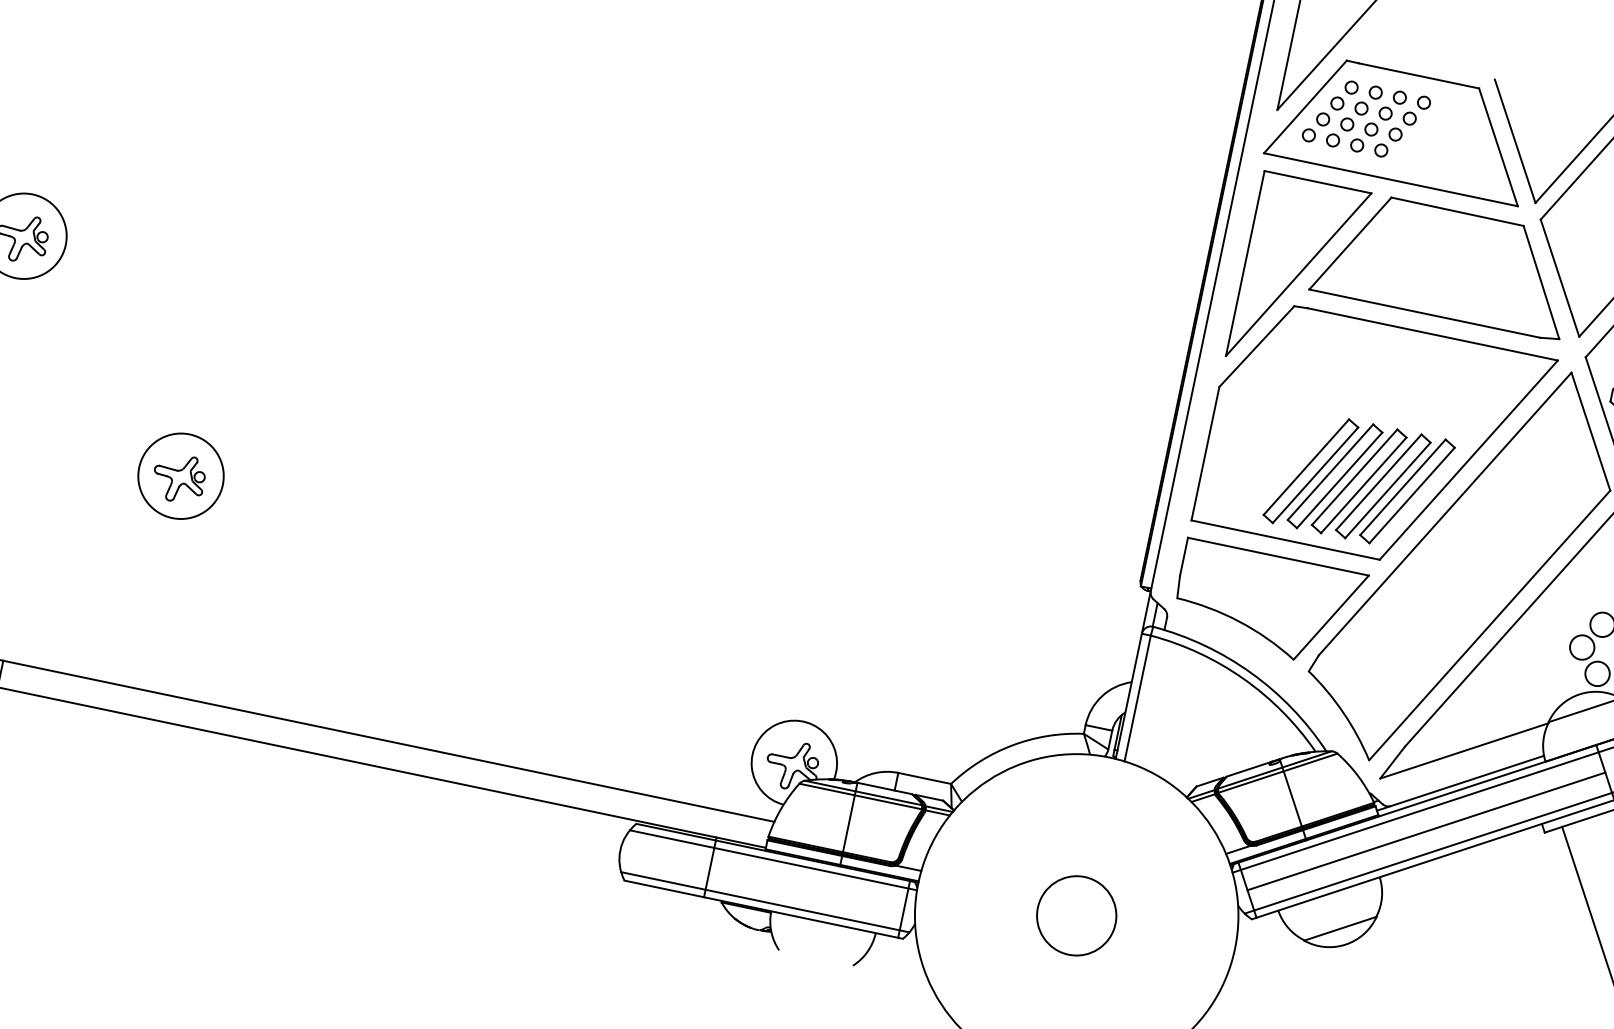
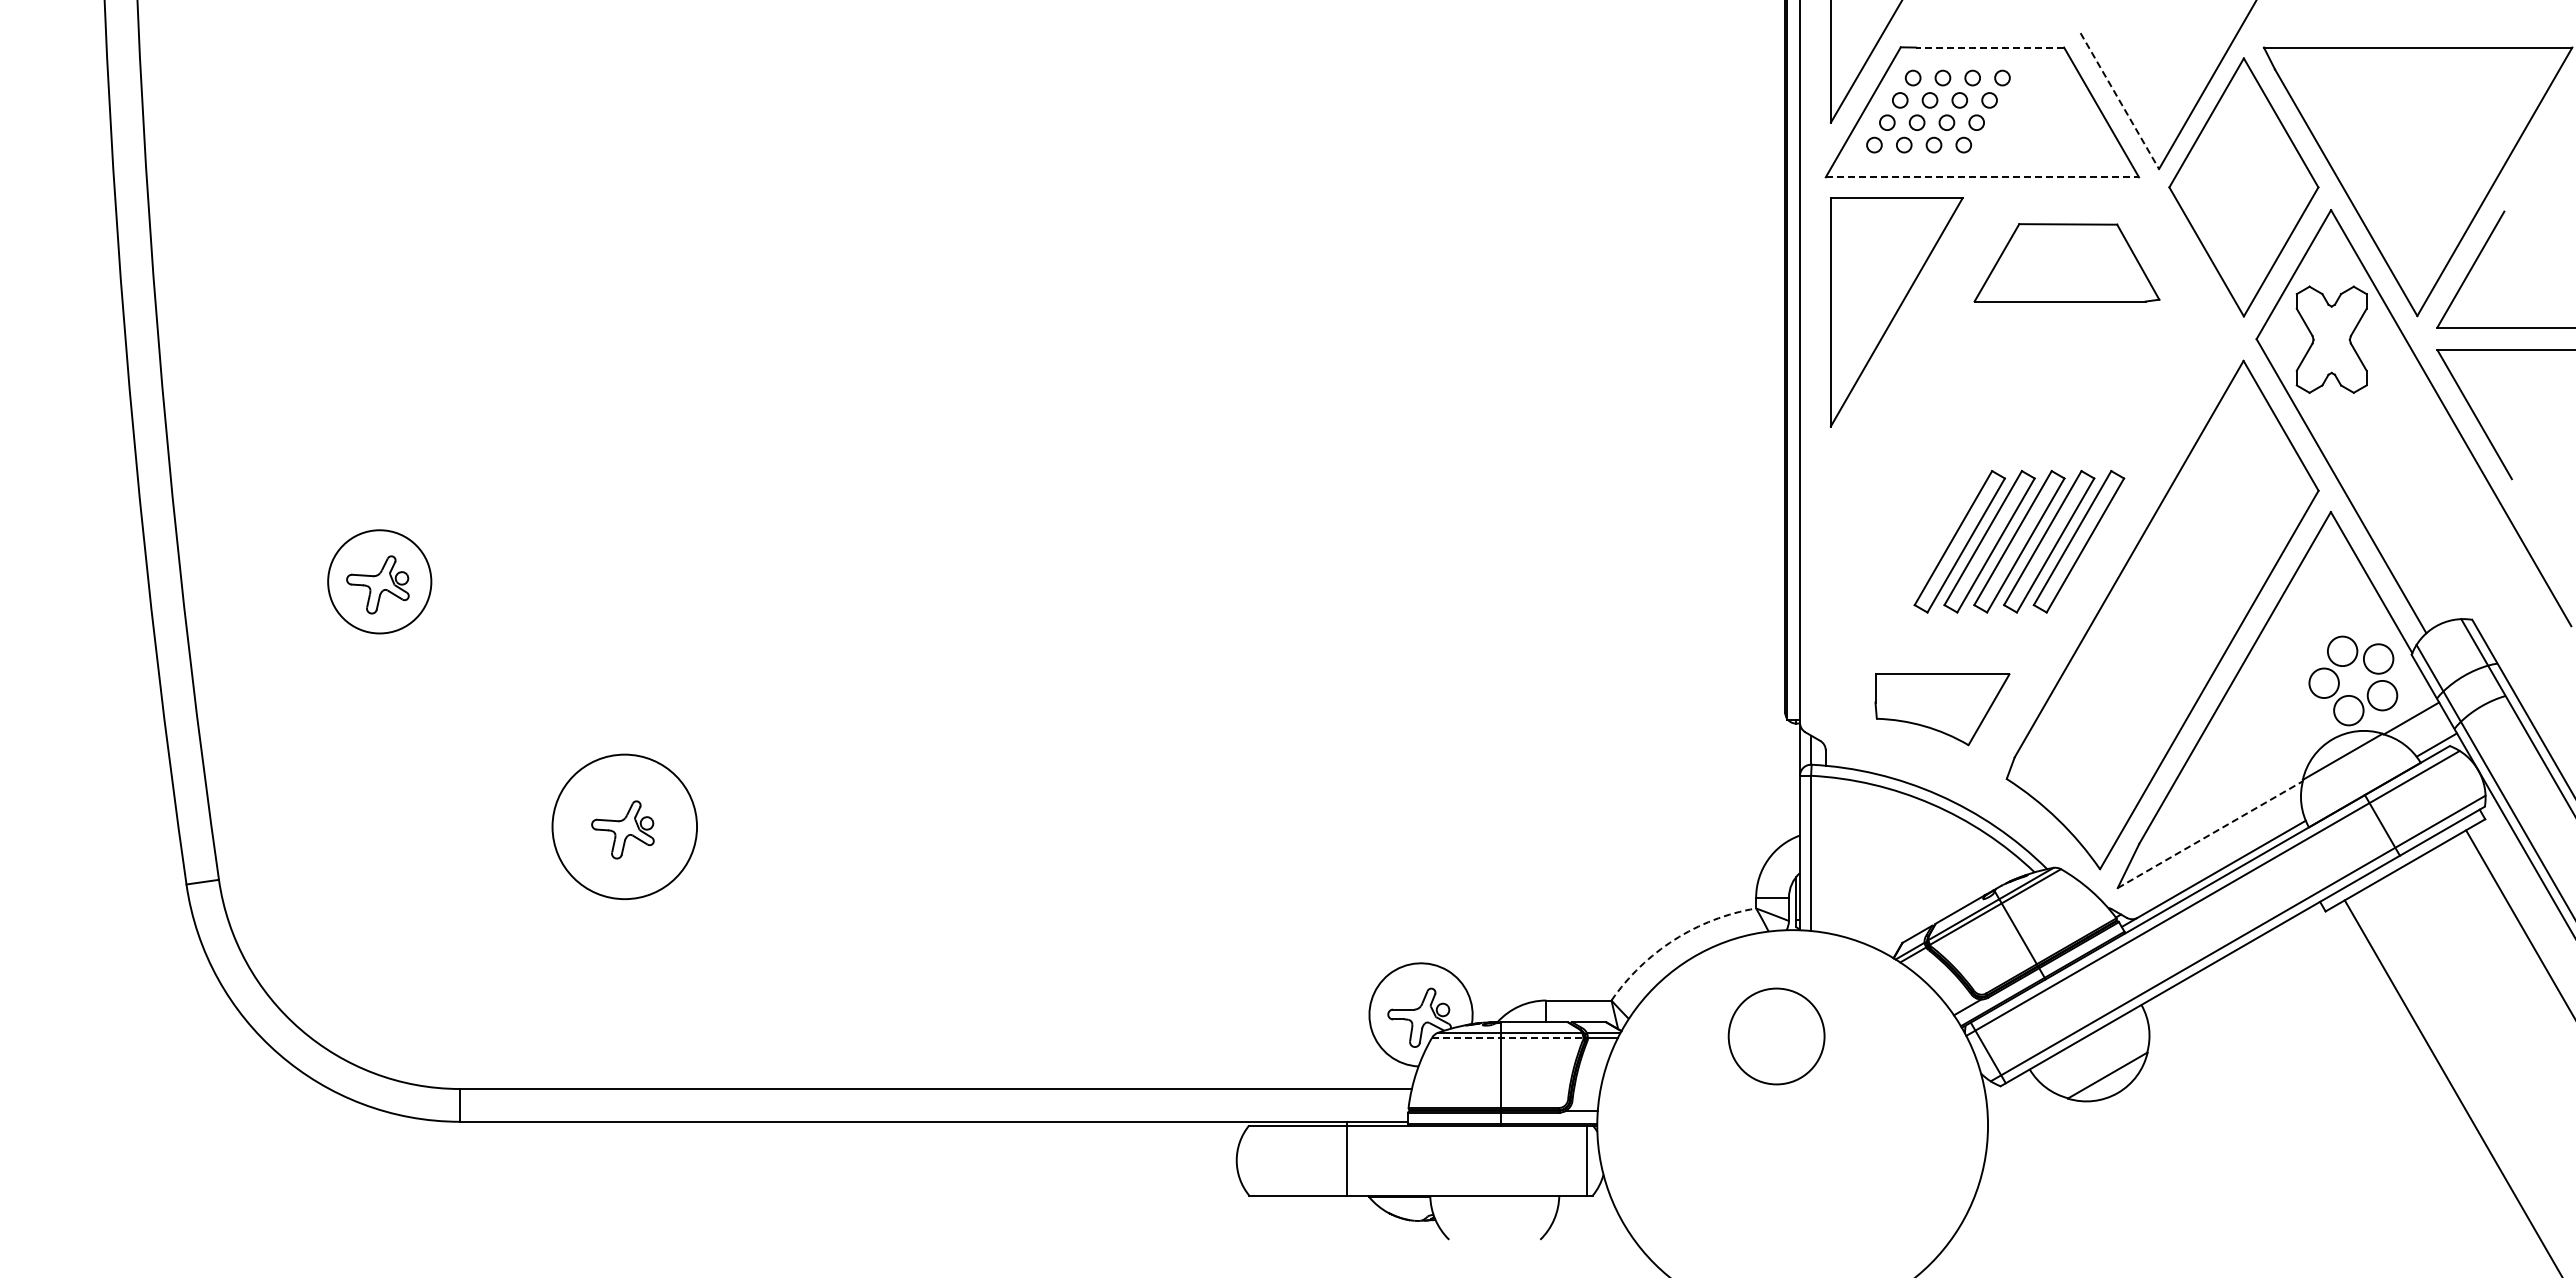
line: (1418, 75) -> (1989, 47), solid -> dashed
line: (1515, 141) -> (2120, 101), solid -> dashed
line: (1390, 179) -> (1982, 177), solid -> dashed
part: (1444, 263) -> (2066, 262), size x0.6
part: (1374, 440) -> (2027, 489), removed
circle: (180, 475) -> (624, 826), size x1.4
part: (1268, 604) -> (1942, 709), size x0.6
arc: (1012, 745) -> (1674, 939), solid -> dashed
line: (1464, 750) -> (2210, 834), solid -> dashed
line: (860, 796) -> (1507, 1037), solid -> dashed
line: (1426, 830) -> (2185, 938), removed
line: (773, 860) -> (1420, 1134), removed
line: (765, 902) -> (1421, 1186), removed
circle: (1076, 915) -> (1776, 1036), moved

